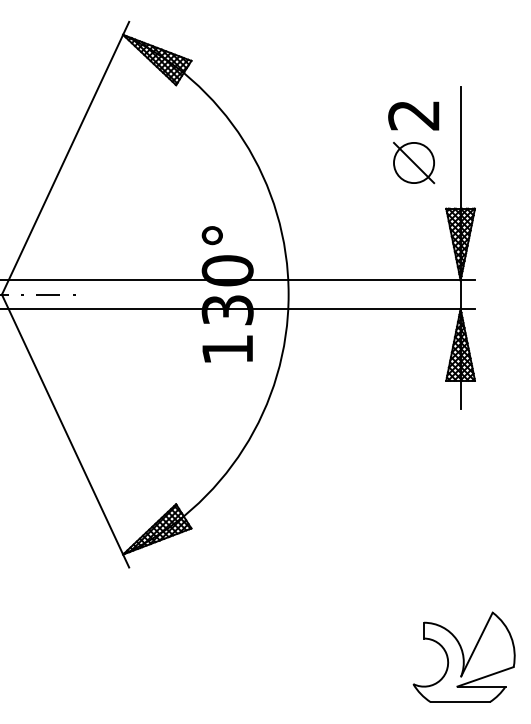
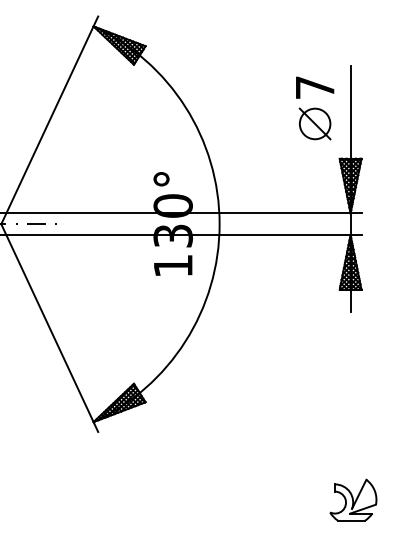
text: (413, 115) -> (314, 87), 2 -> 7
part: (464, 656) -> (353, 499), size x0.6

